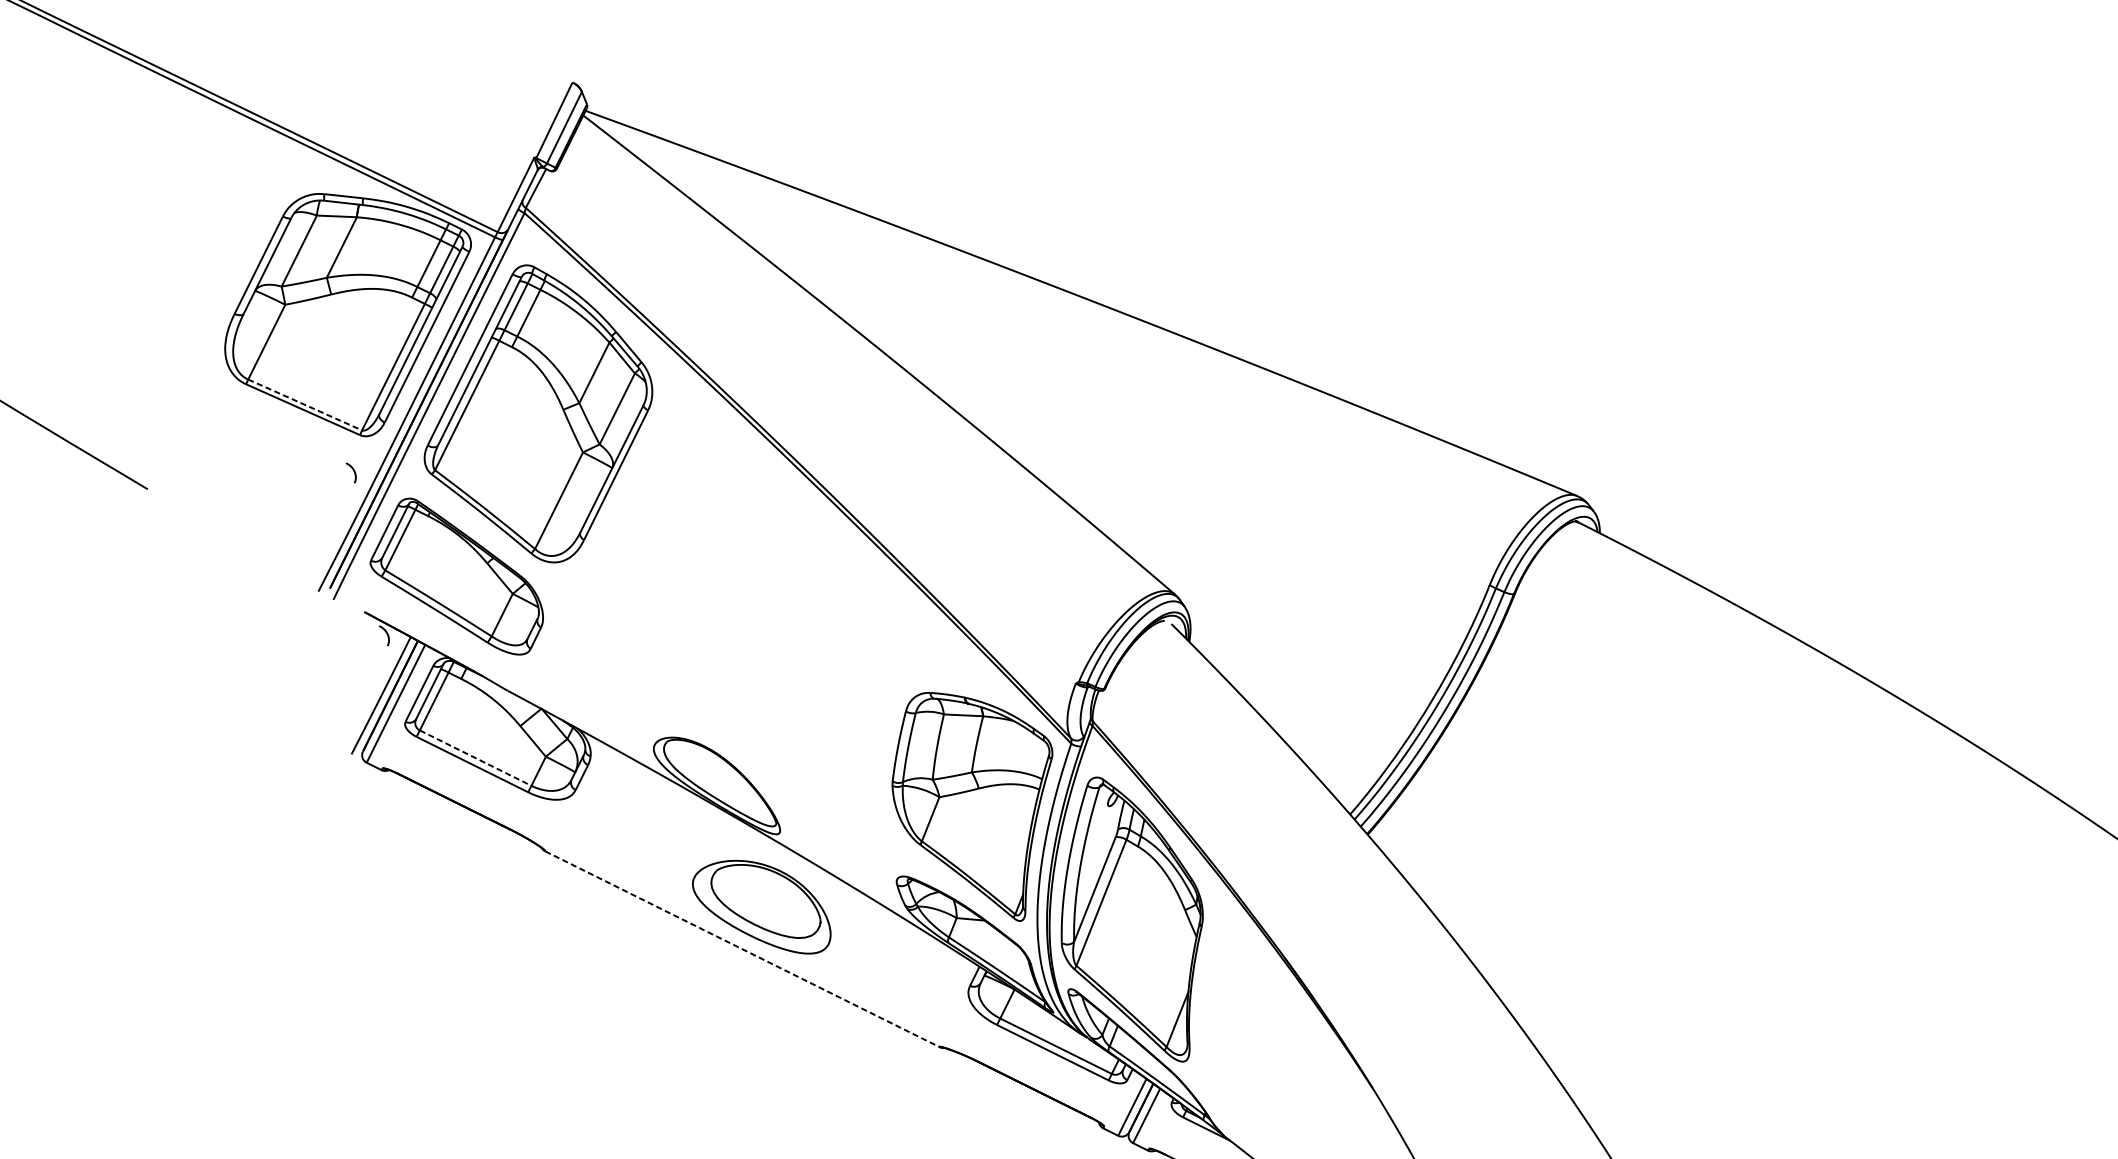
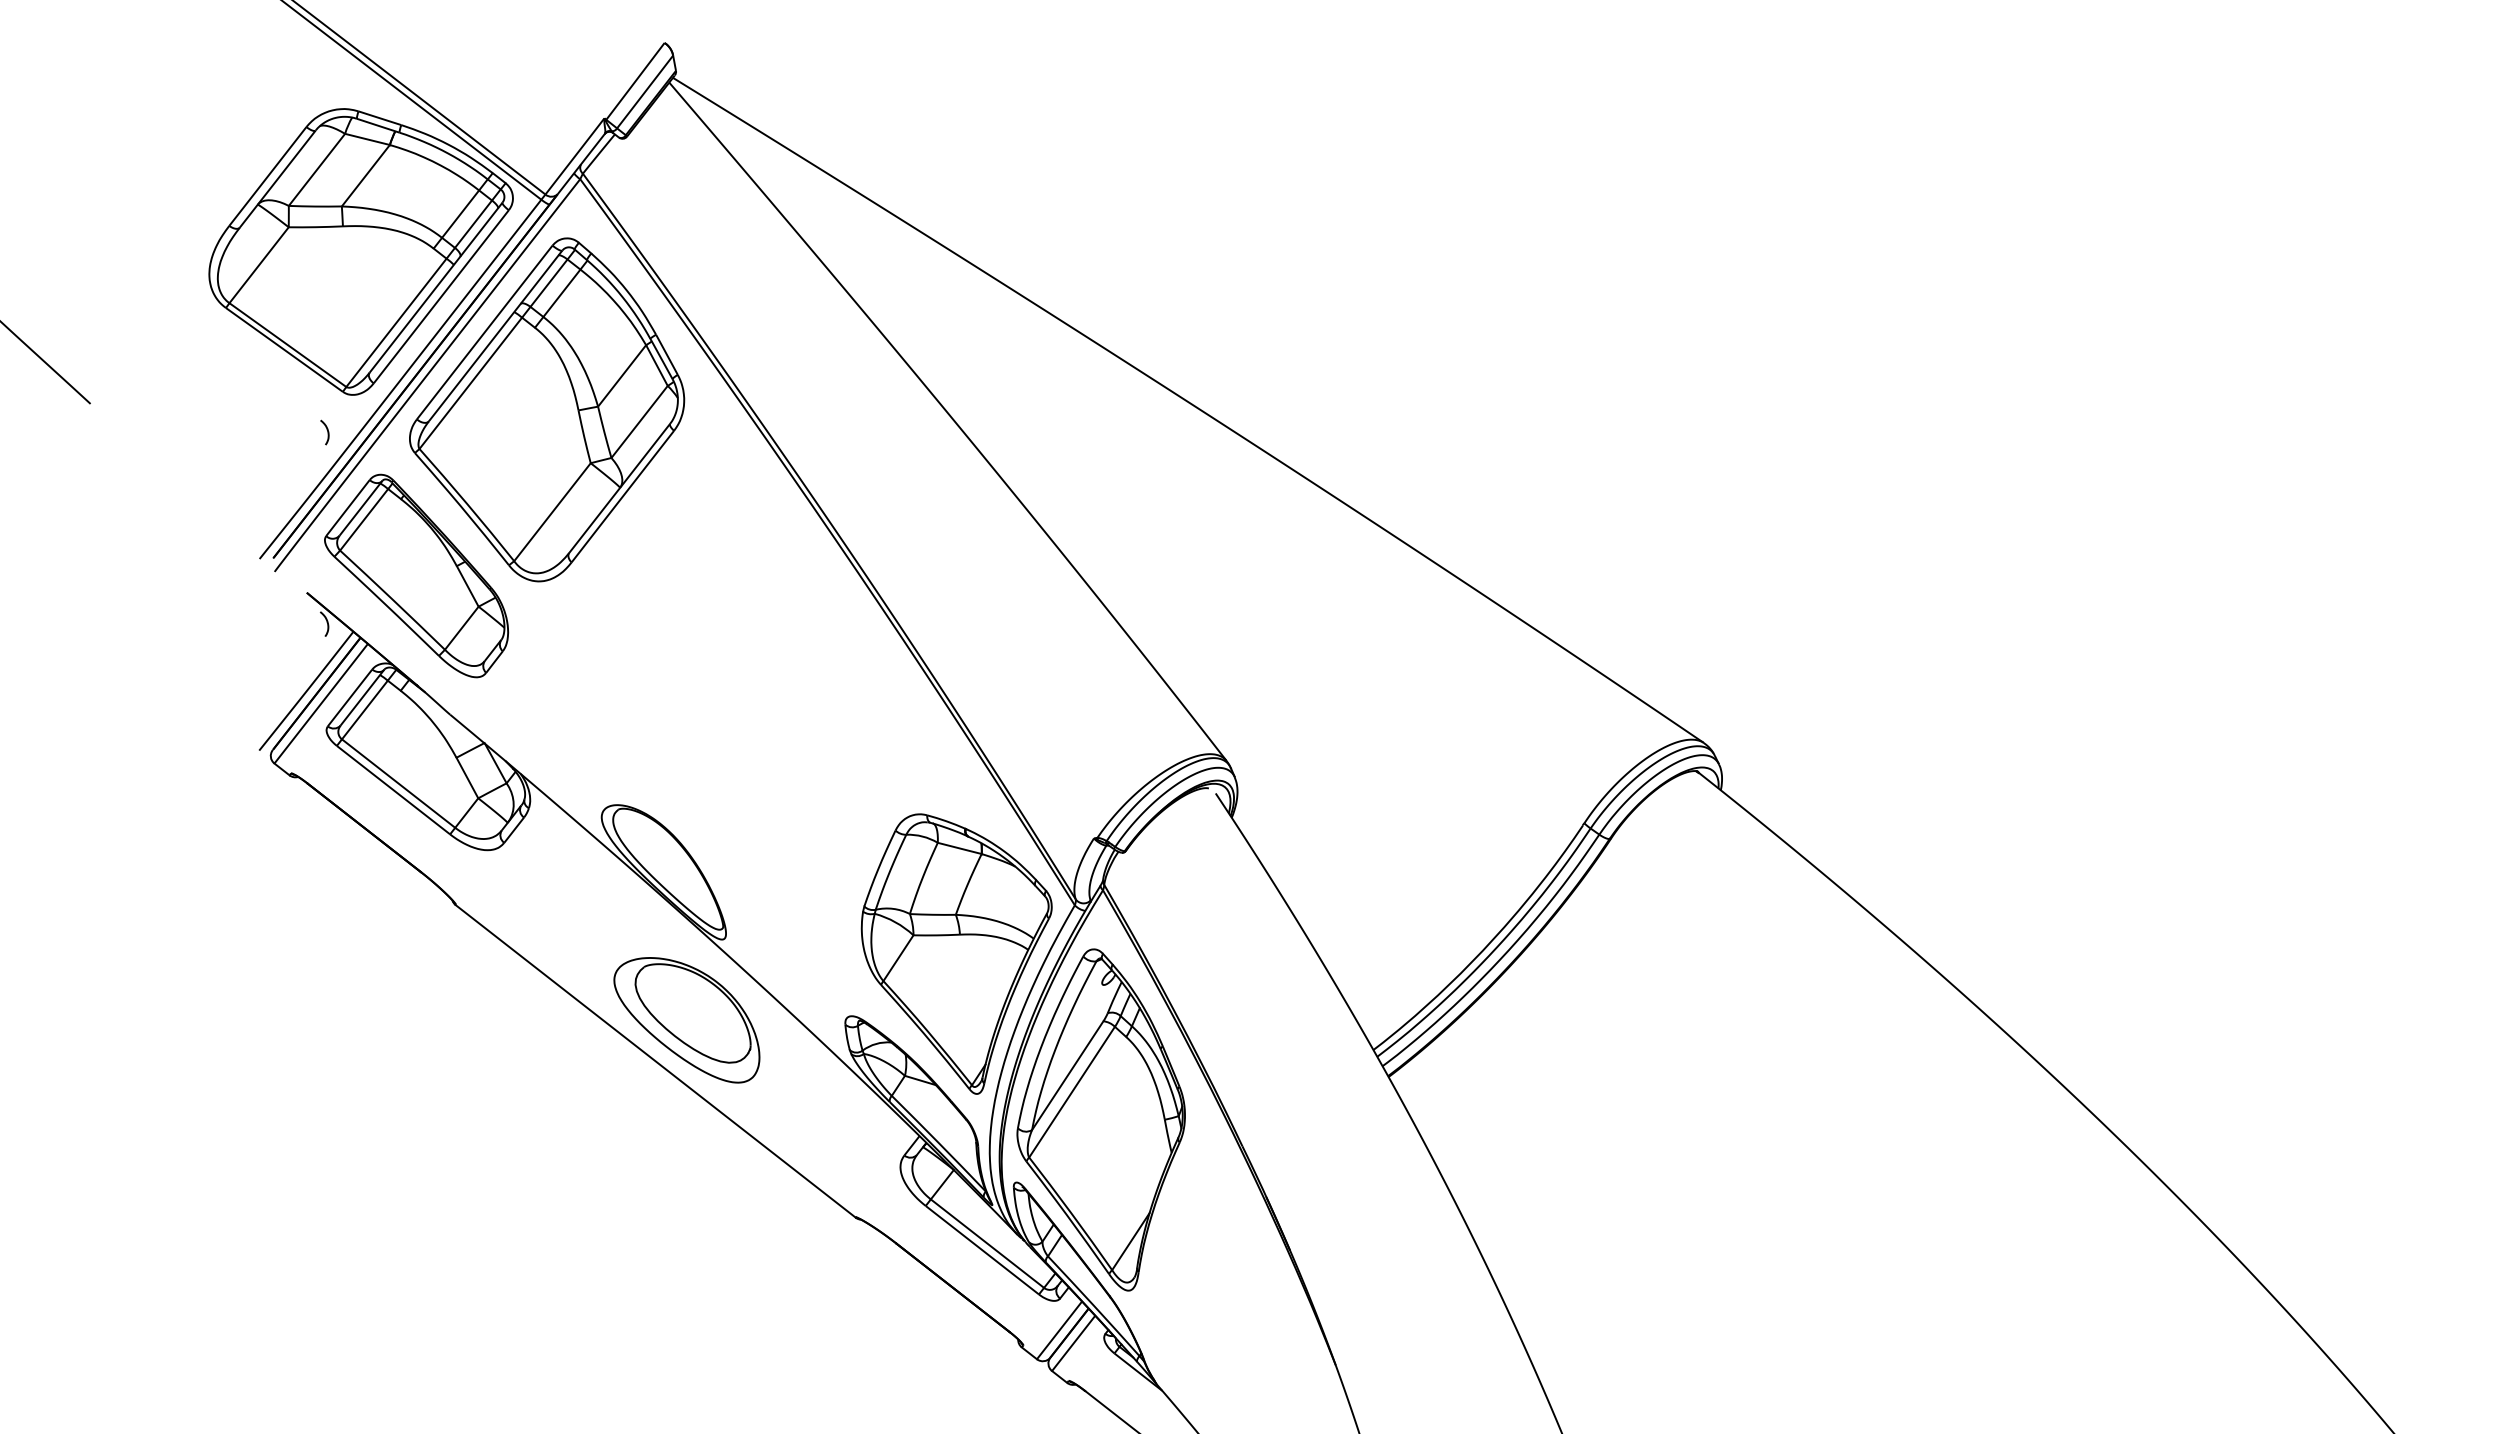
line: (304, 405) -> (287, 345), dashed -> solid
line: (475, 758) -> (398, 783), dashed -> solid
line: (742, 949) -> (655, 1061), dashed -> solid

